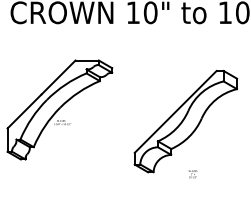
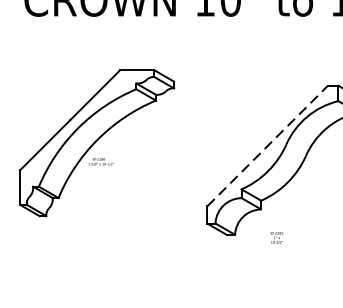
line: (175, 111) -> (267, 145), solid -> dashed
text: (192, 174) -> (276, 238), moved

